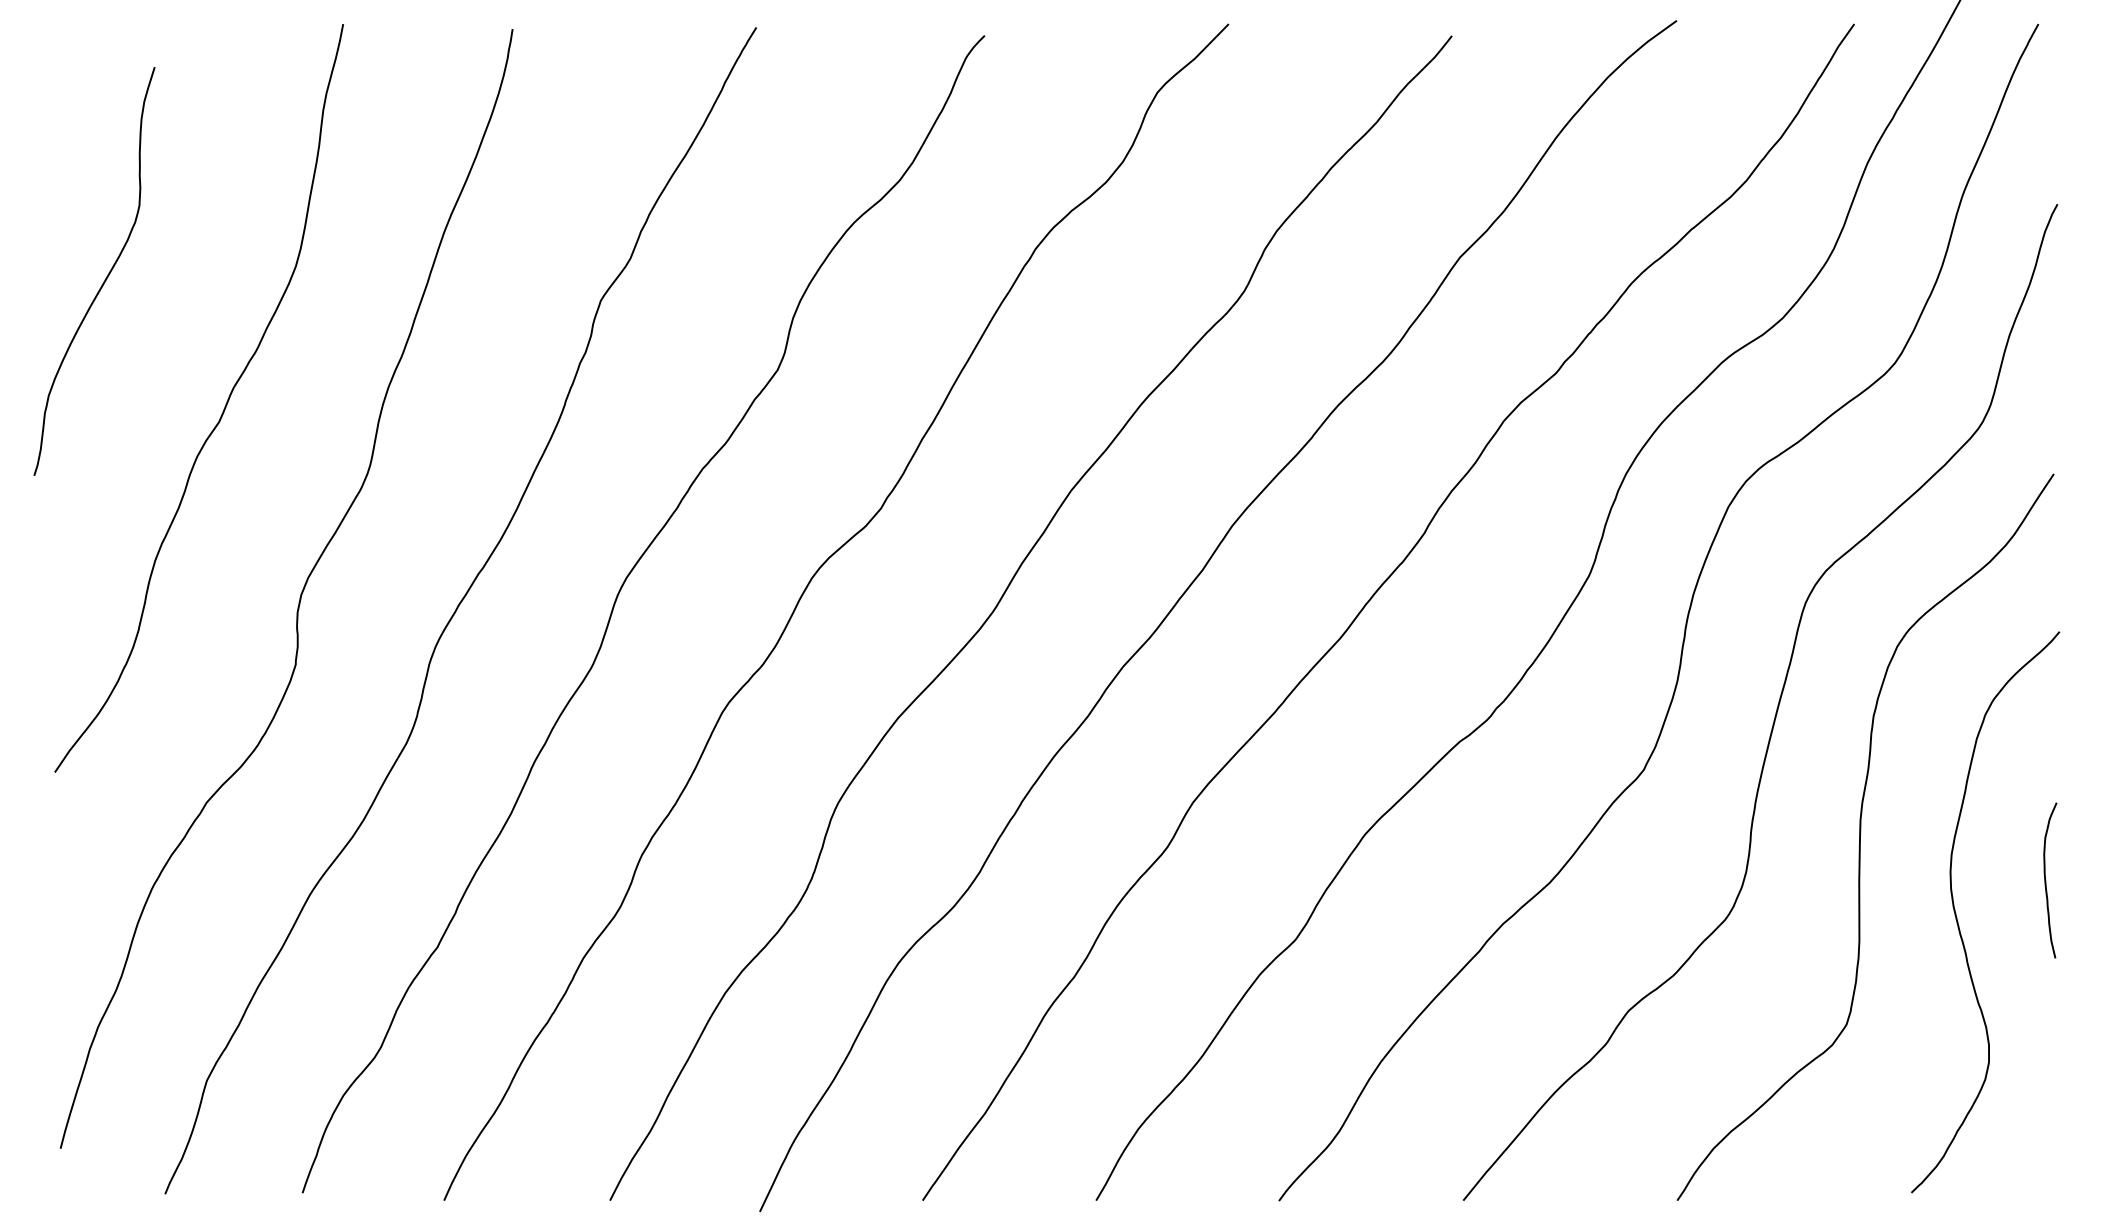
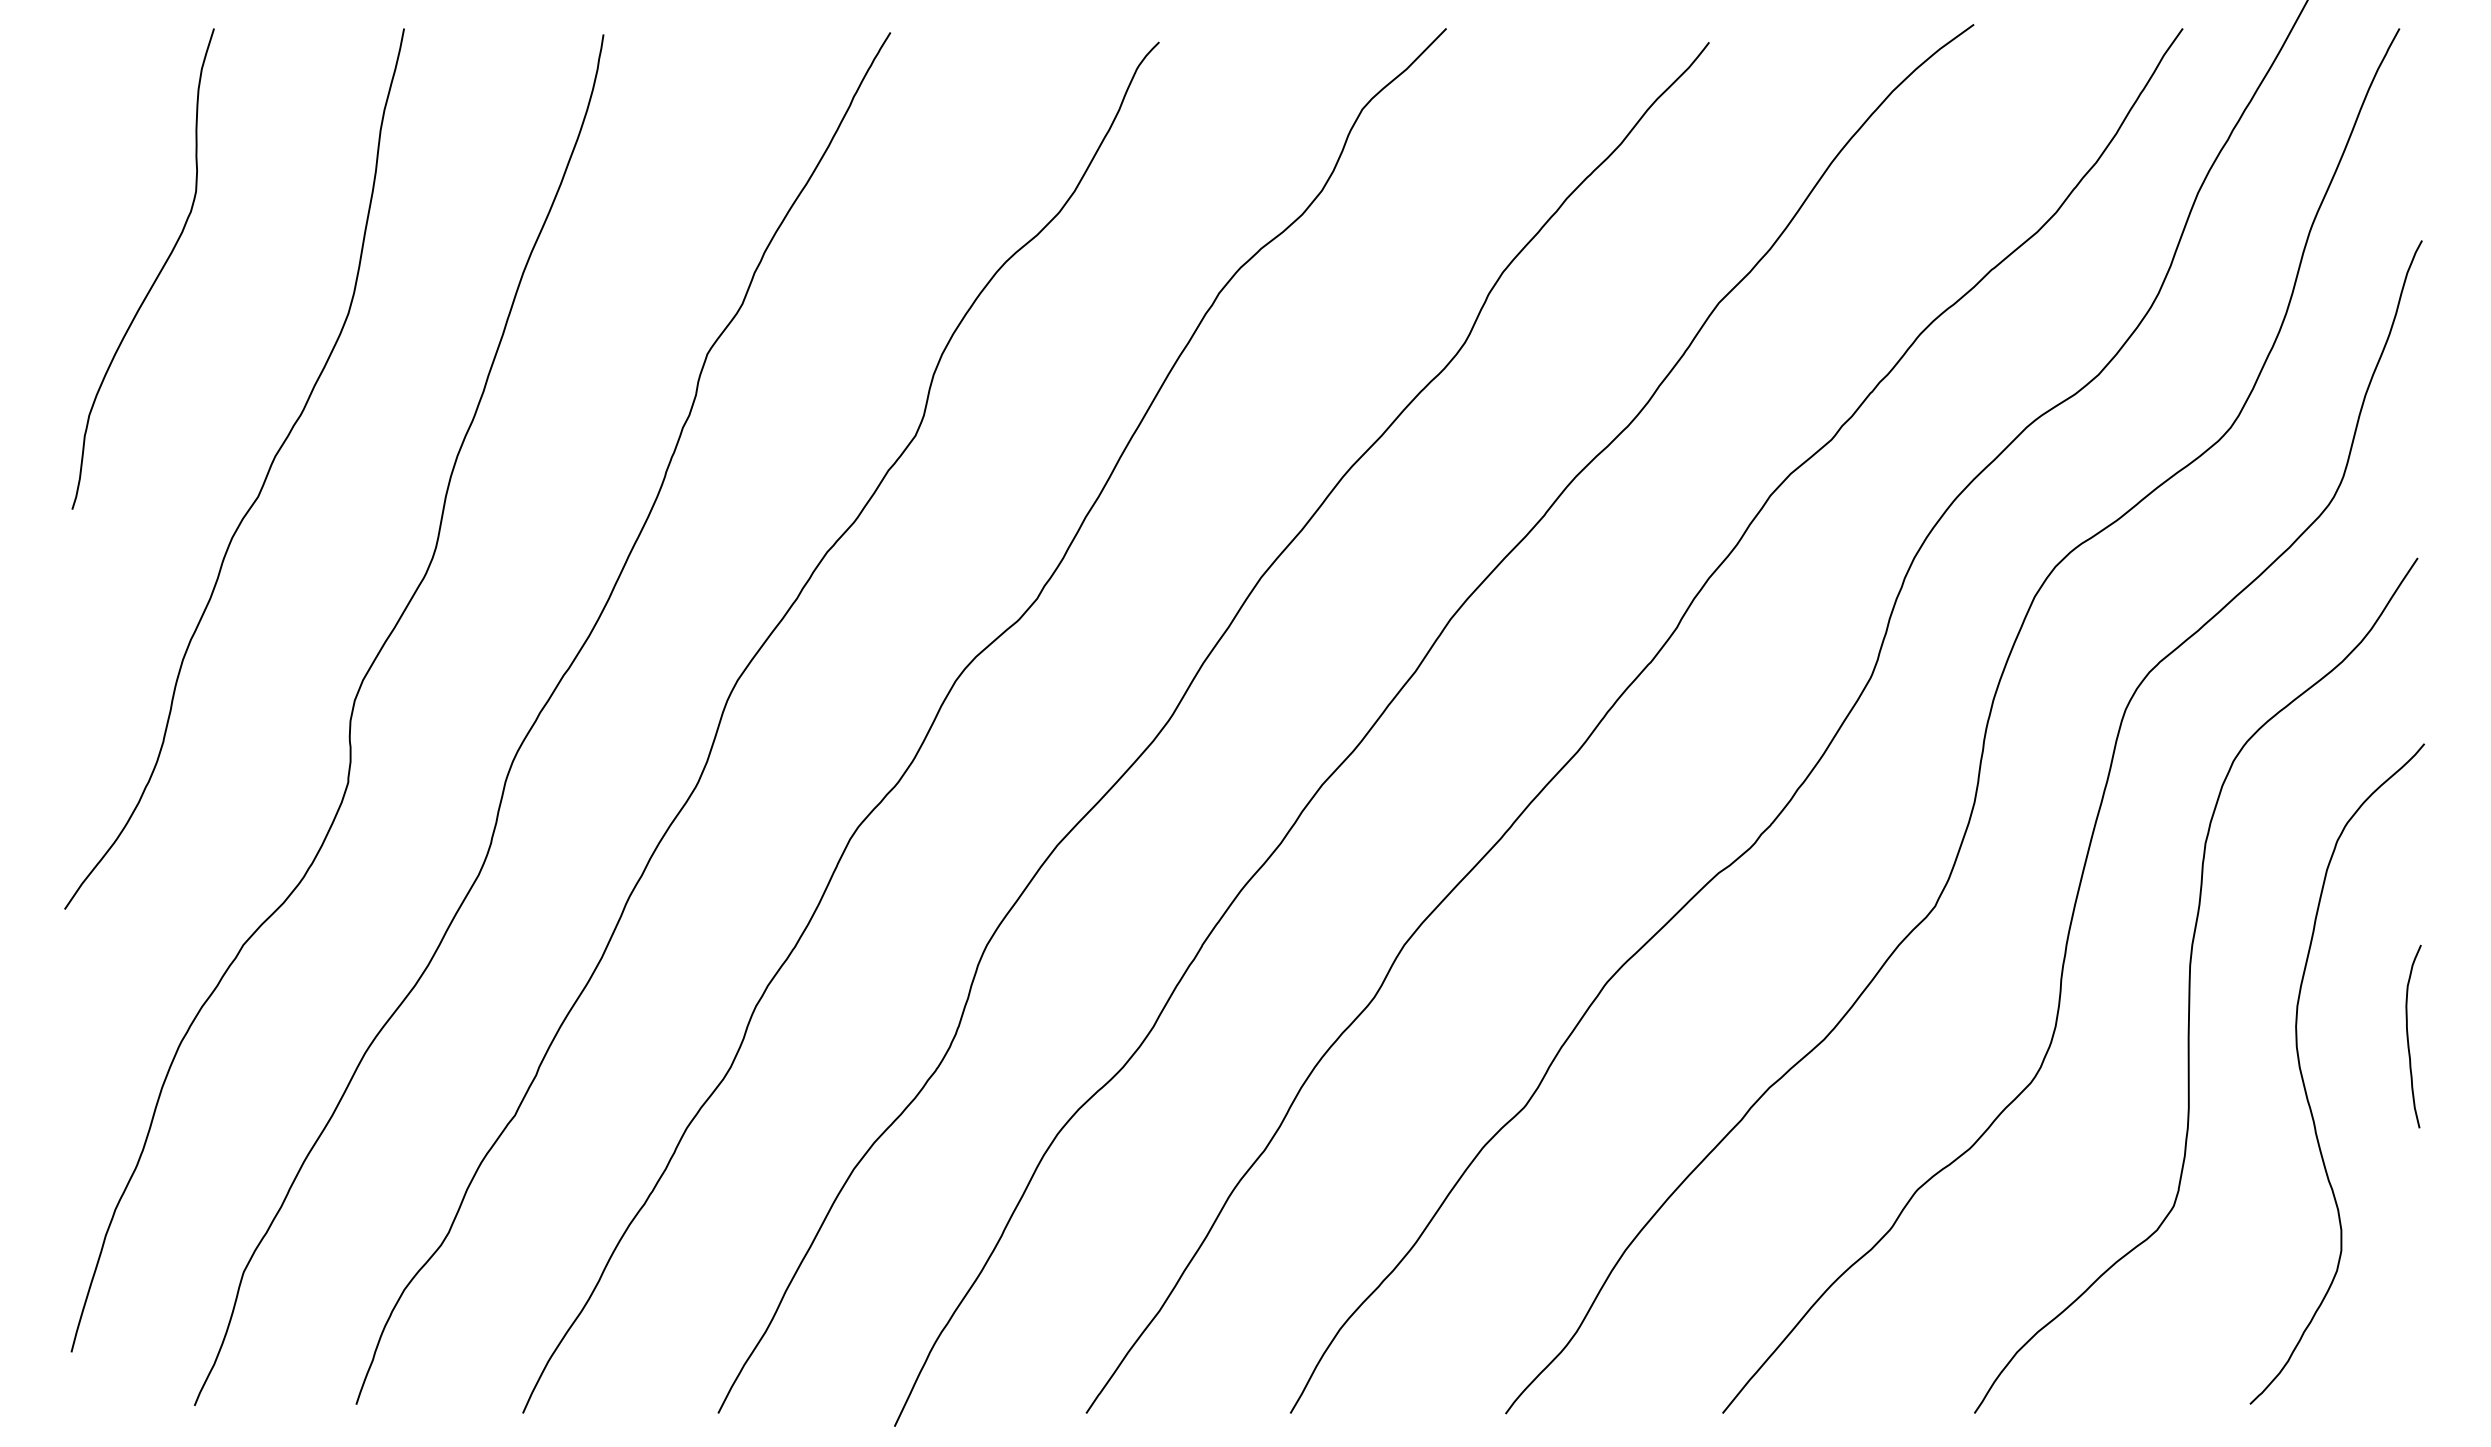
curve: (104, 279) -> (154, 278), moved

